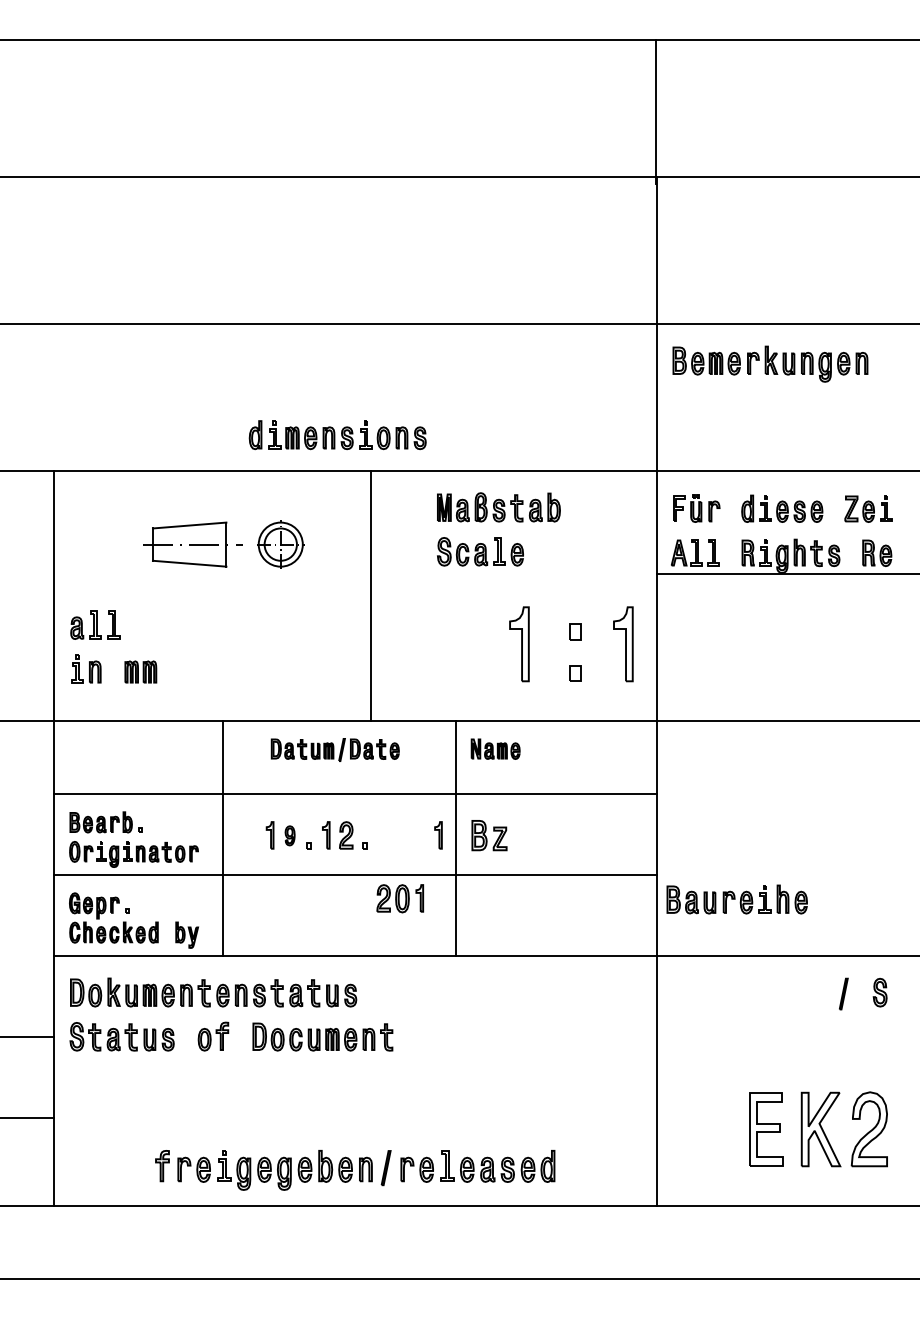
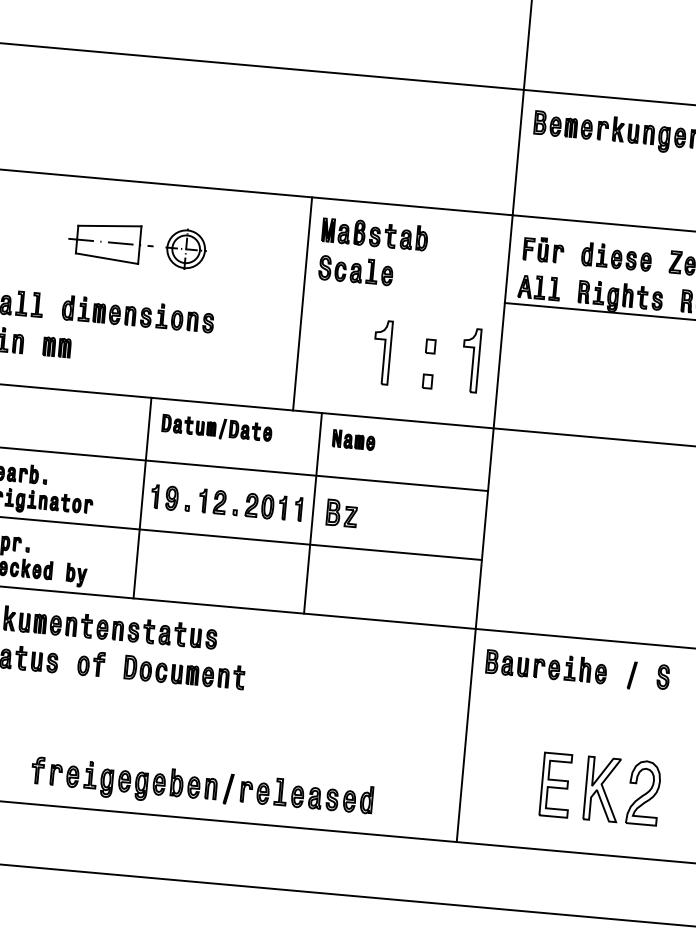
part: (337, 435) -> (137, 314), moved
line: (370, 595) -> (302, 303), moved
part: (289, 835) -> (171, 498), size x1.43
line: (222, 838) -> (142, 498), moved
part: (400, 898) -> (266, 506), moved
part: (736, 899) -> (545, 666), moved

